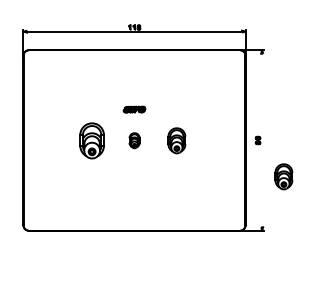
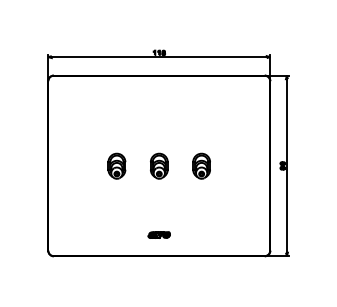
part: (133, 109) -> (158, 234), moved
part: (91, 140) -> (116, 165), size x0.71
part: (134, 140) -> (159, 165), size x1.67
line: (261, 140) -> (286, 165), added
part: (283, 176) -> (308, 201), removed

